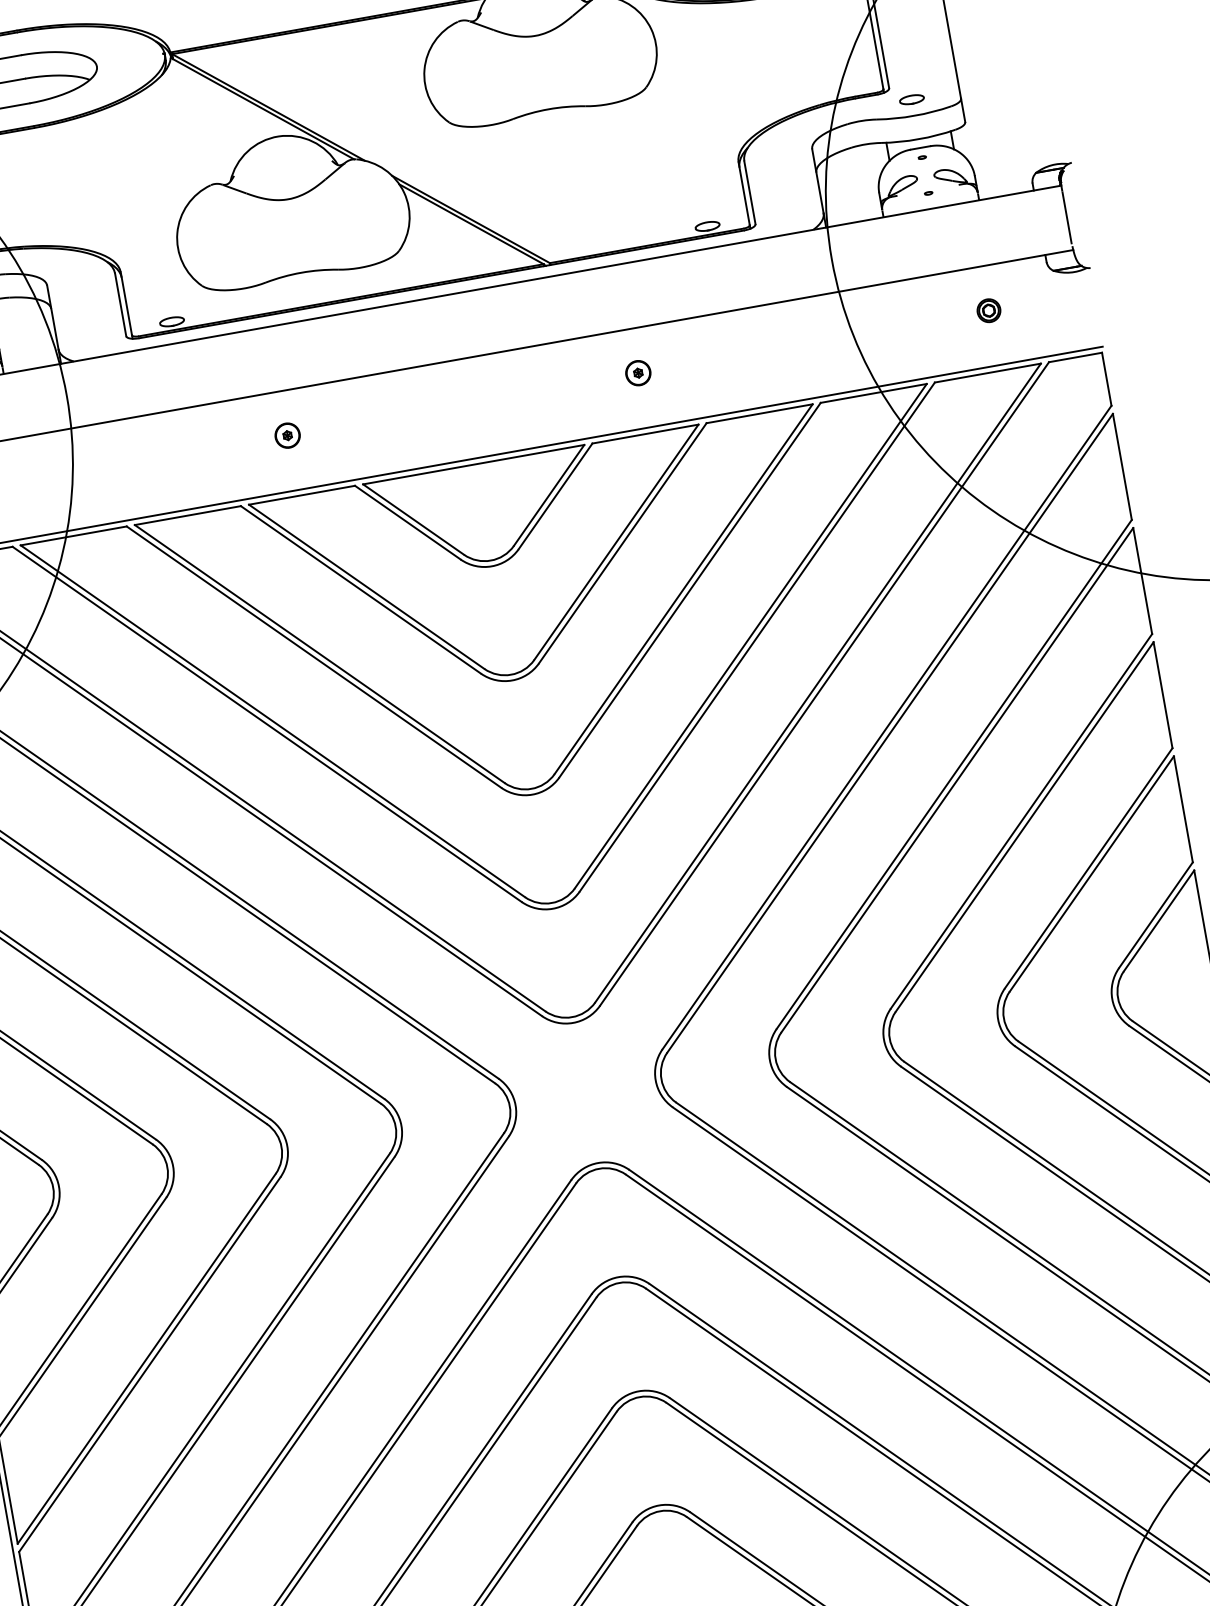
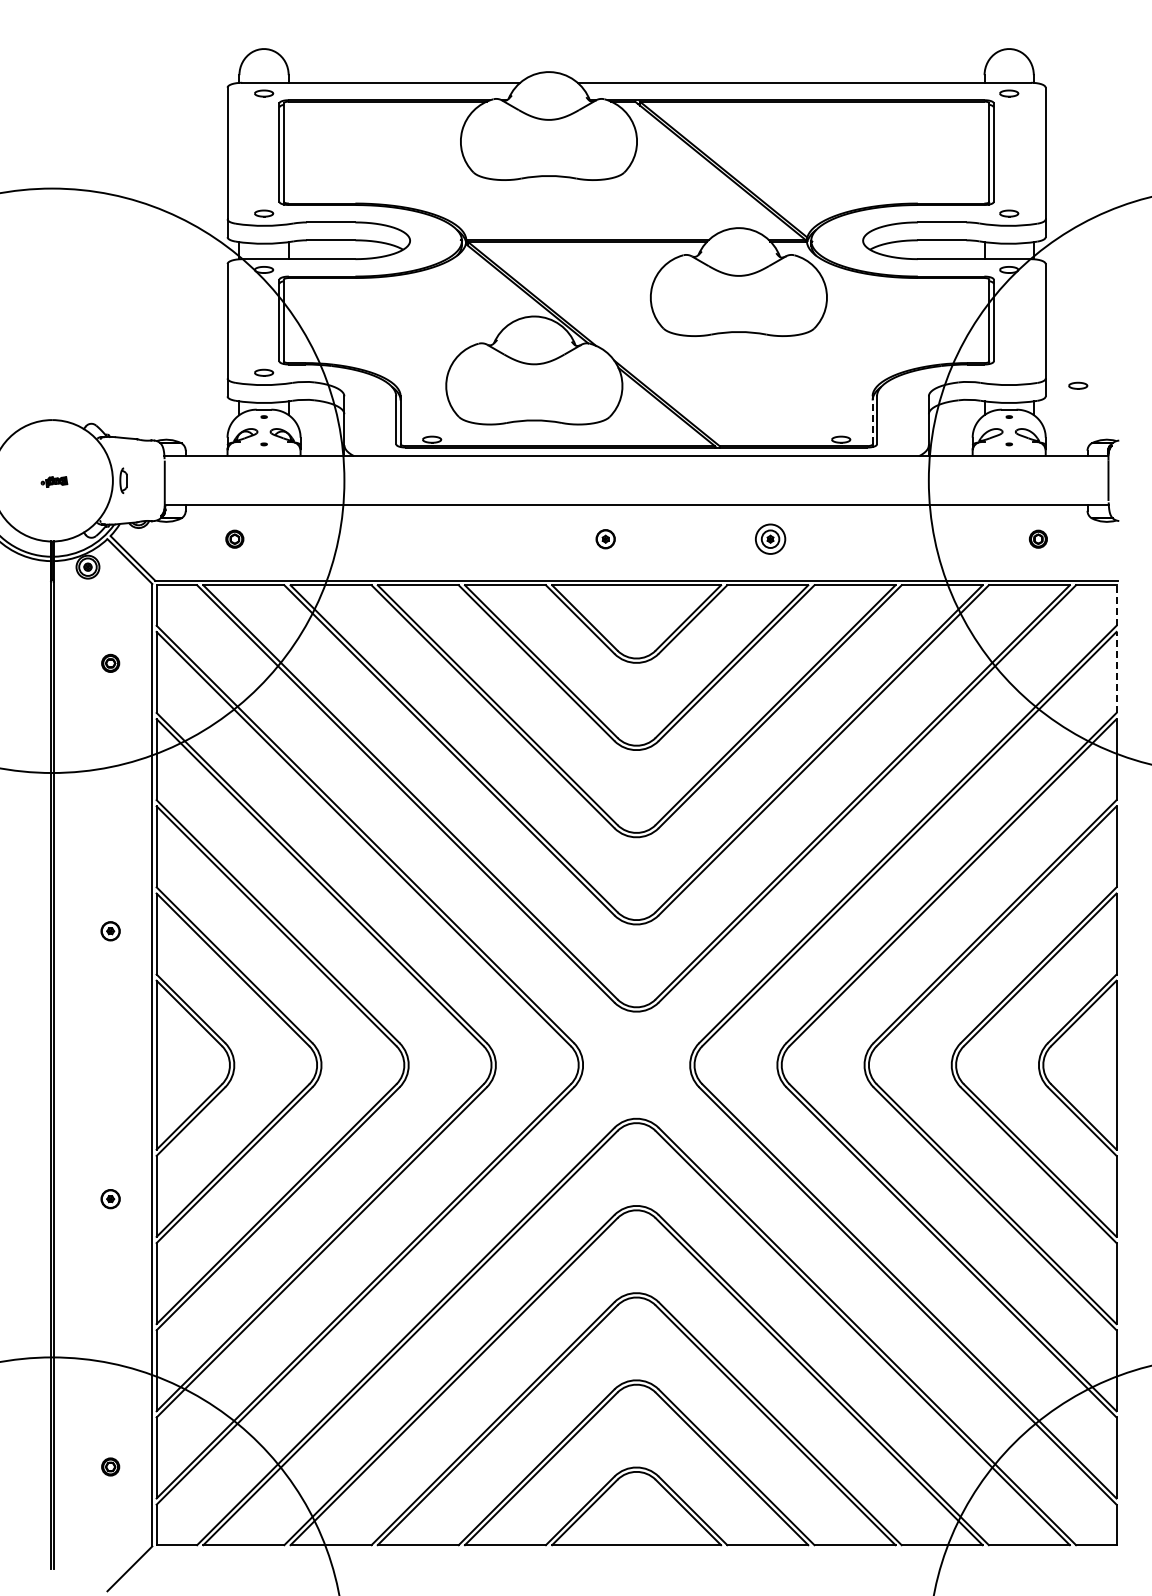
part: (912, 99) -> (1078, 385), moved
line: (743, 192) -> (872, 419), solid -> dashed
circle: (638, 373) -> (770, 539), size x1.6
line: (1106, 379) -> (1116, 605), solid -> dashed
part: (287, 436) -> (605, 539), moved
line: (1122, 465) -> (1116, 671), solid -> dashed

